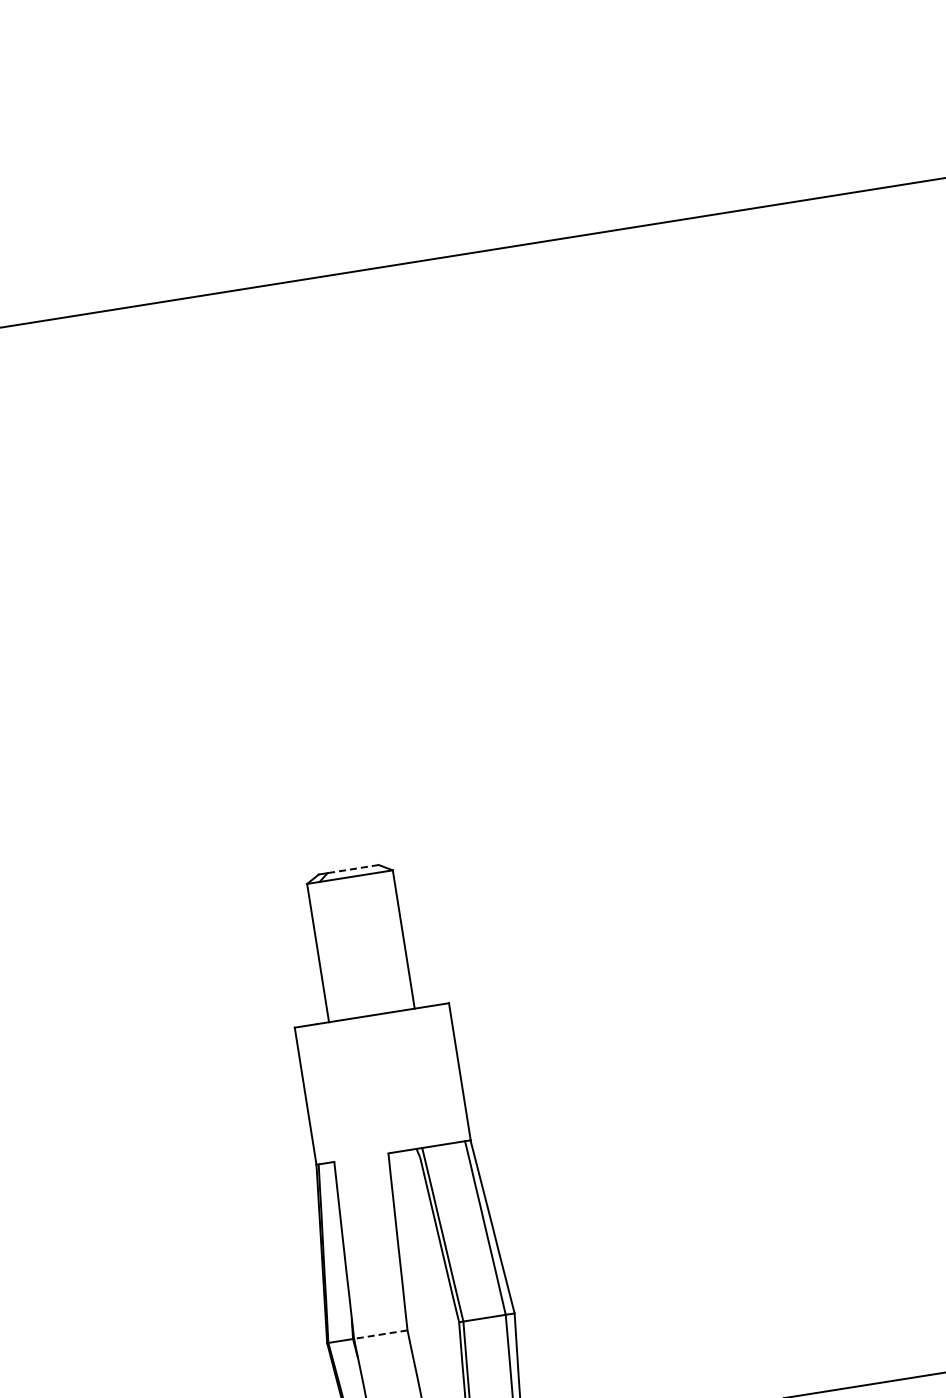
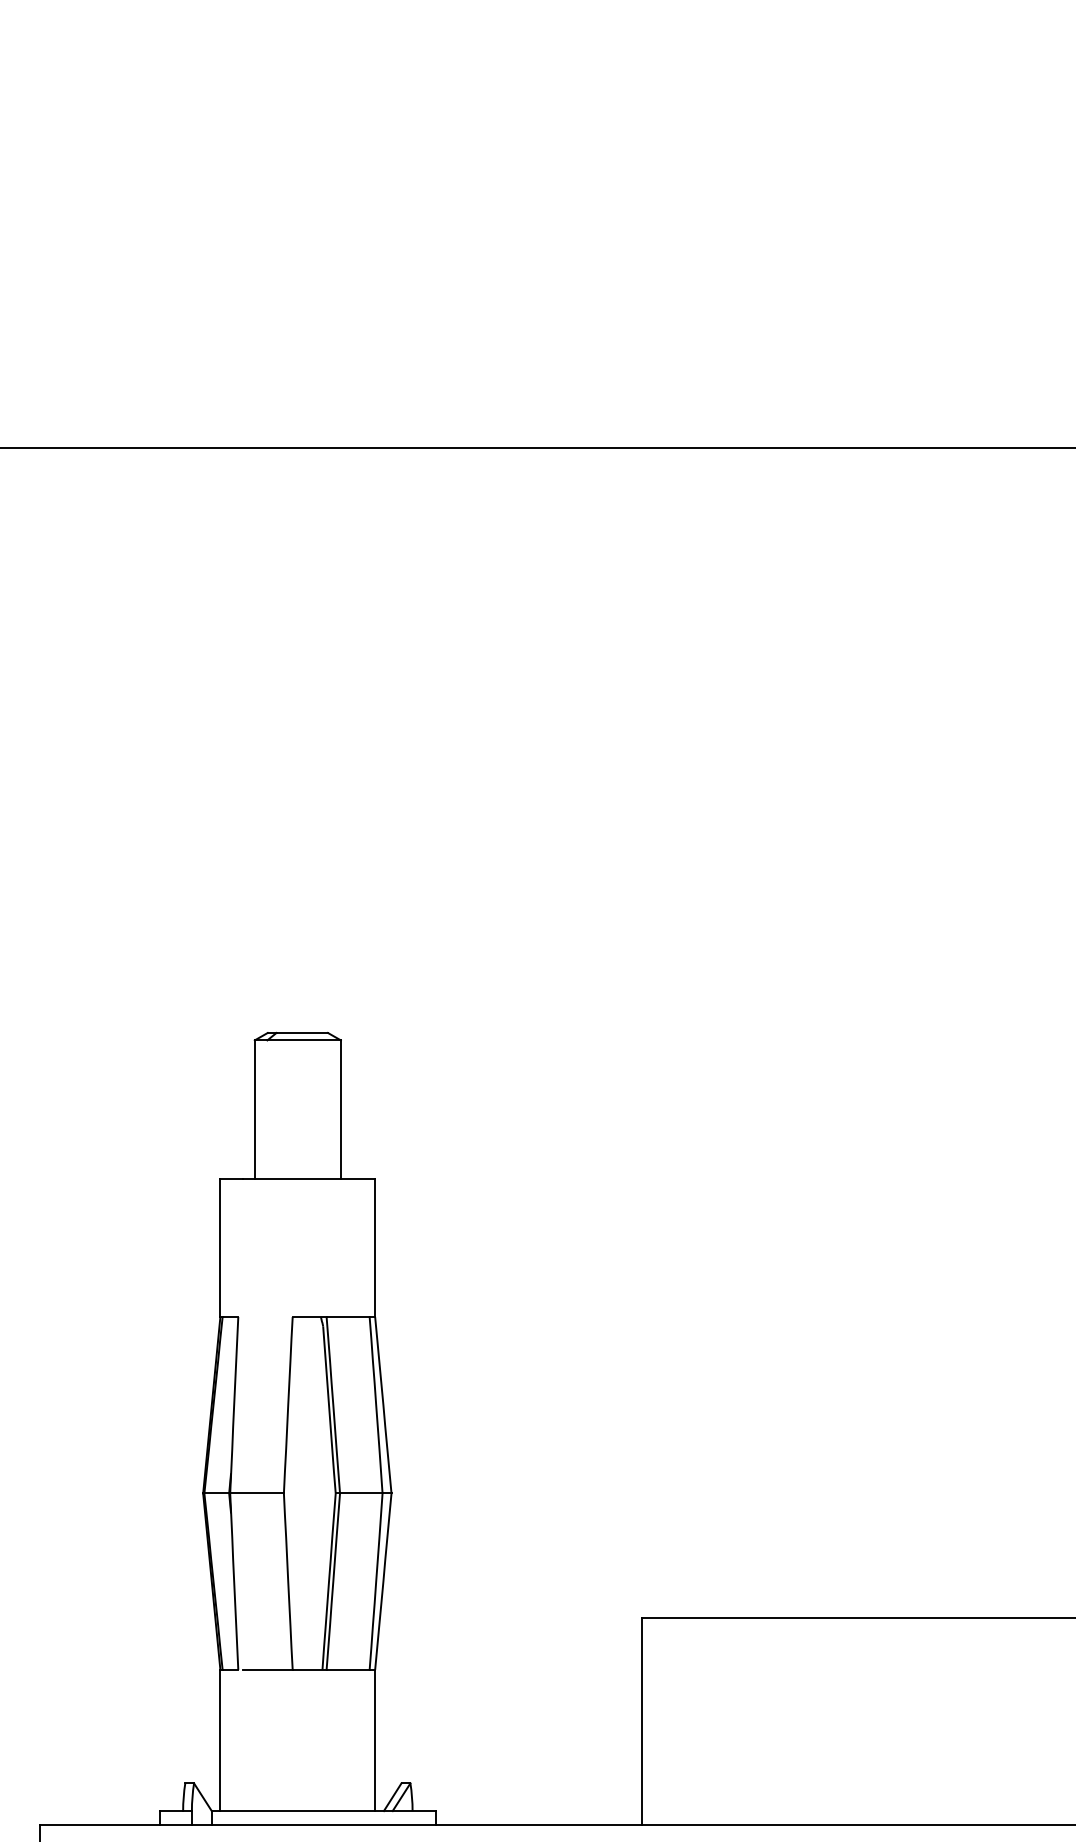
line: (353, 868) -> (302, 1032), dashed -> solid
line: (381, 1334) -> (257, 1493), dashed -> solid

